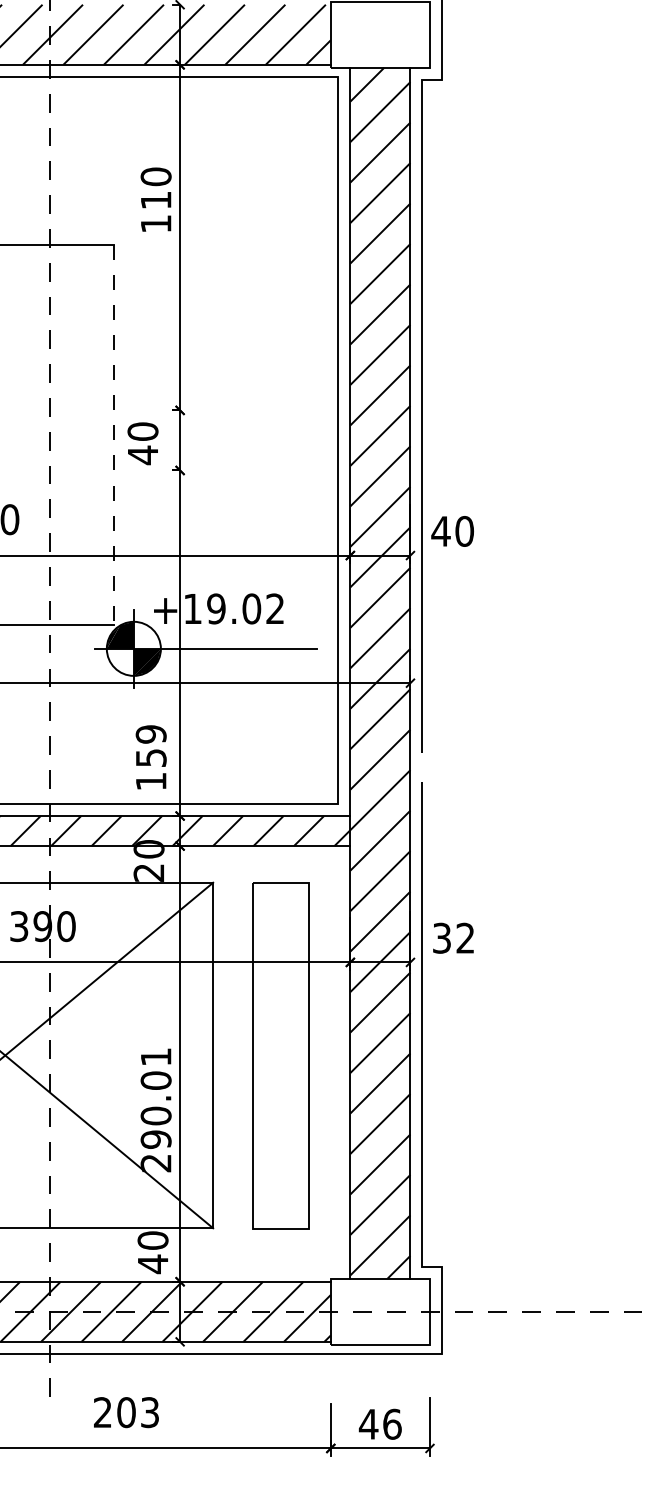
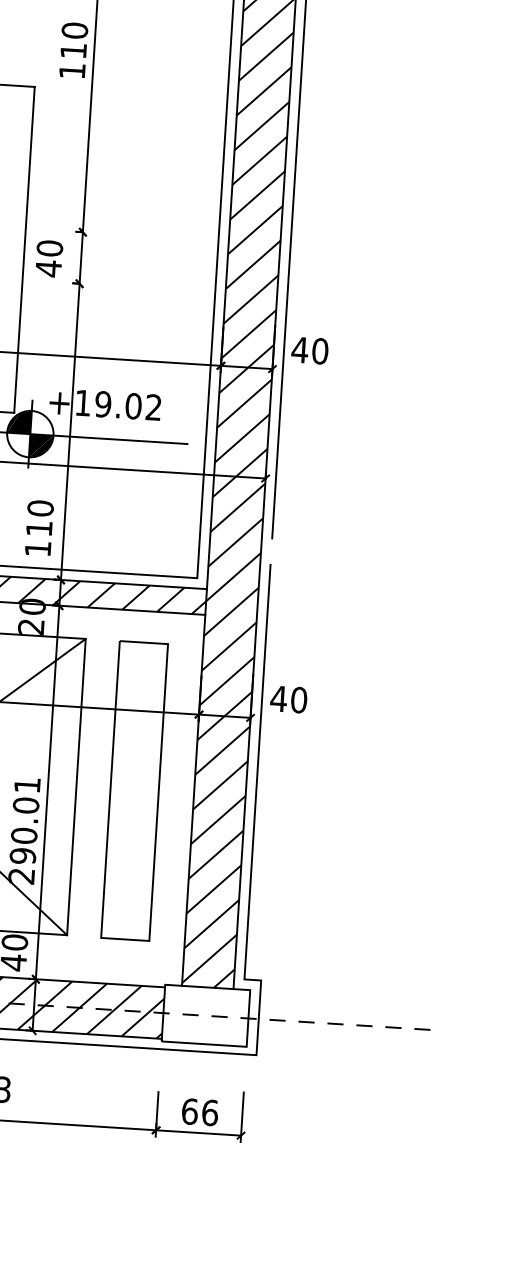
line: (113, 435) -> (24, 250), dashed -> solid
text: (150, 745) -> (39, 517), 159 -> 110
text: (453, 937) -> (288, 698), 32 -> 40
text: (368, 1423) -> (189, 1110), 46 -> 66

